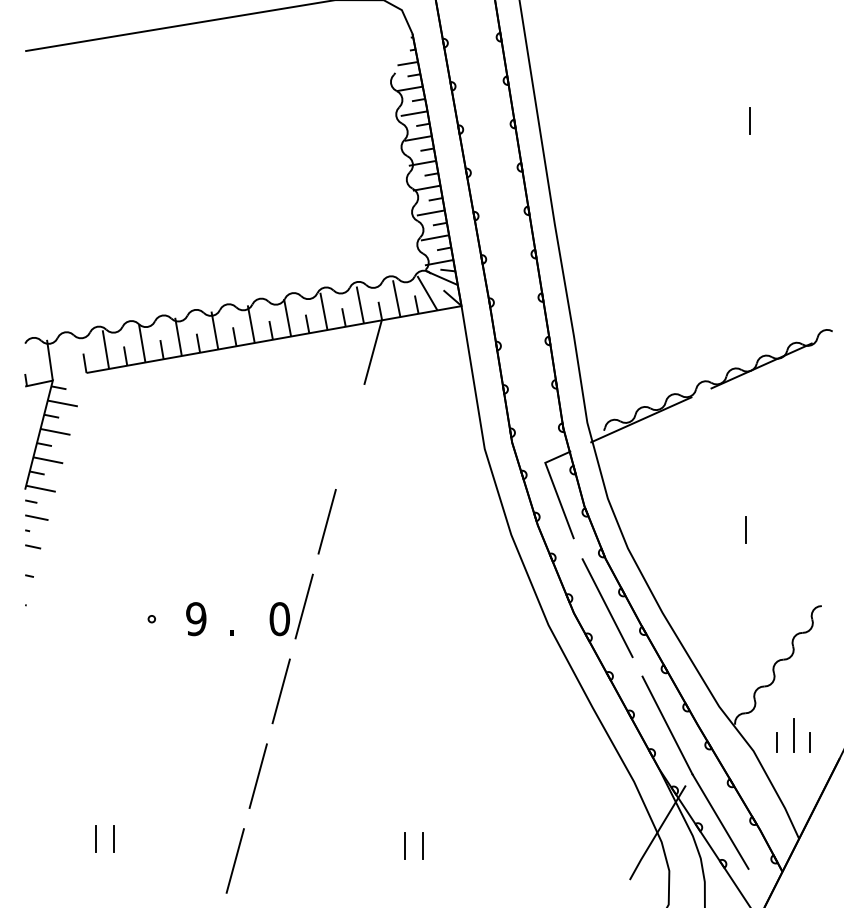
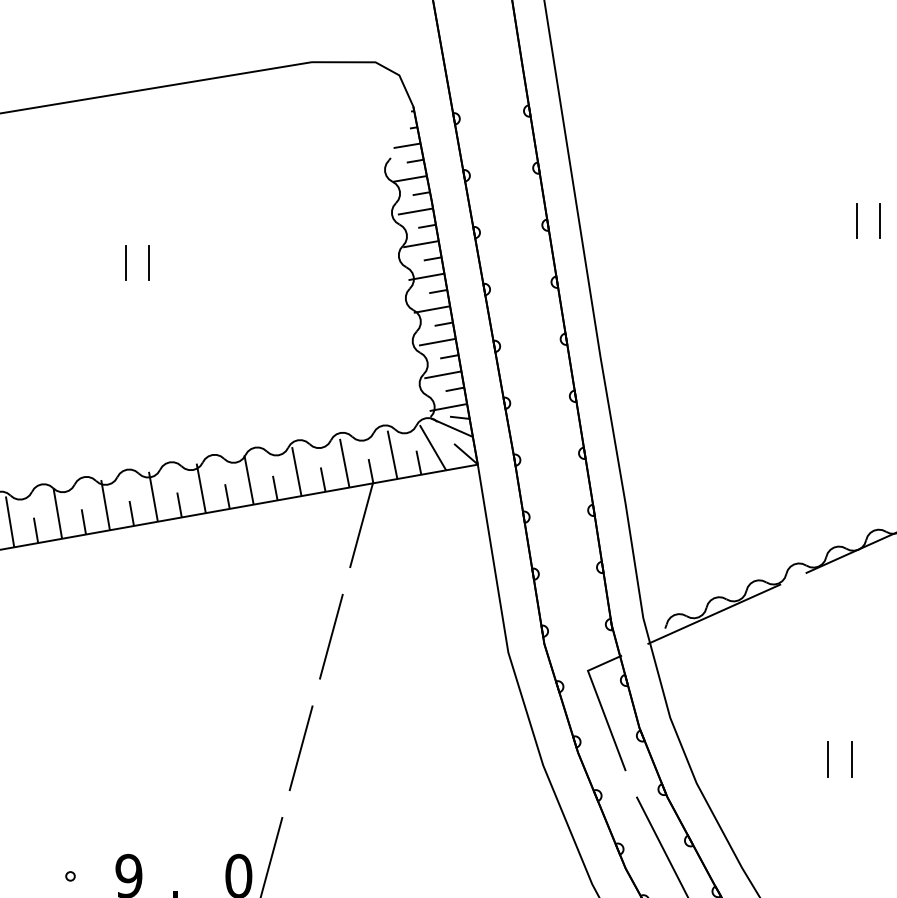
line: (767, 120) -> (880, 220), added
line: (193, 152) -> (125, 262), added
line: (211, 152) -> (148, 262), added
line: (349, 436) -> (330, 636), added
line: (728, 529) -> (828, 758), added

